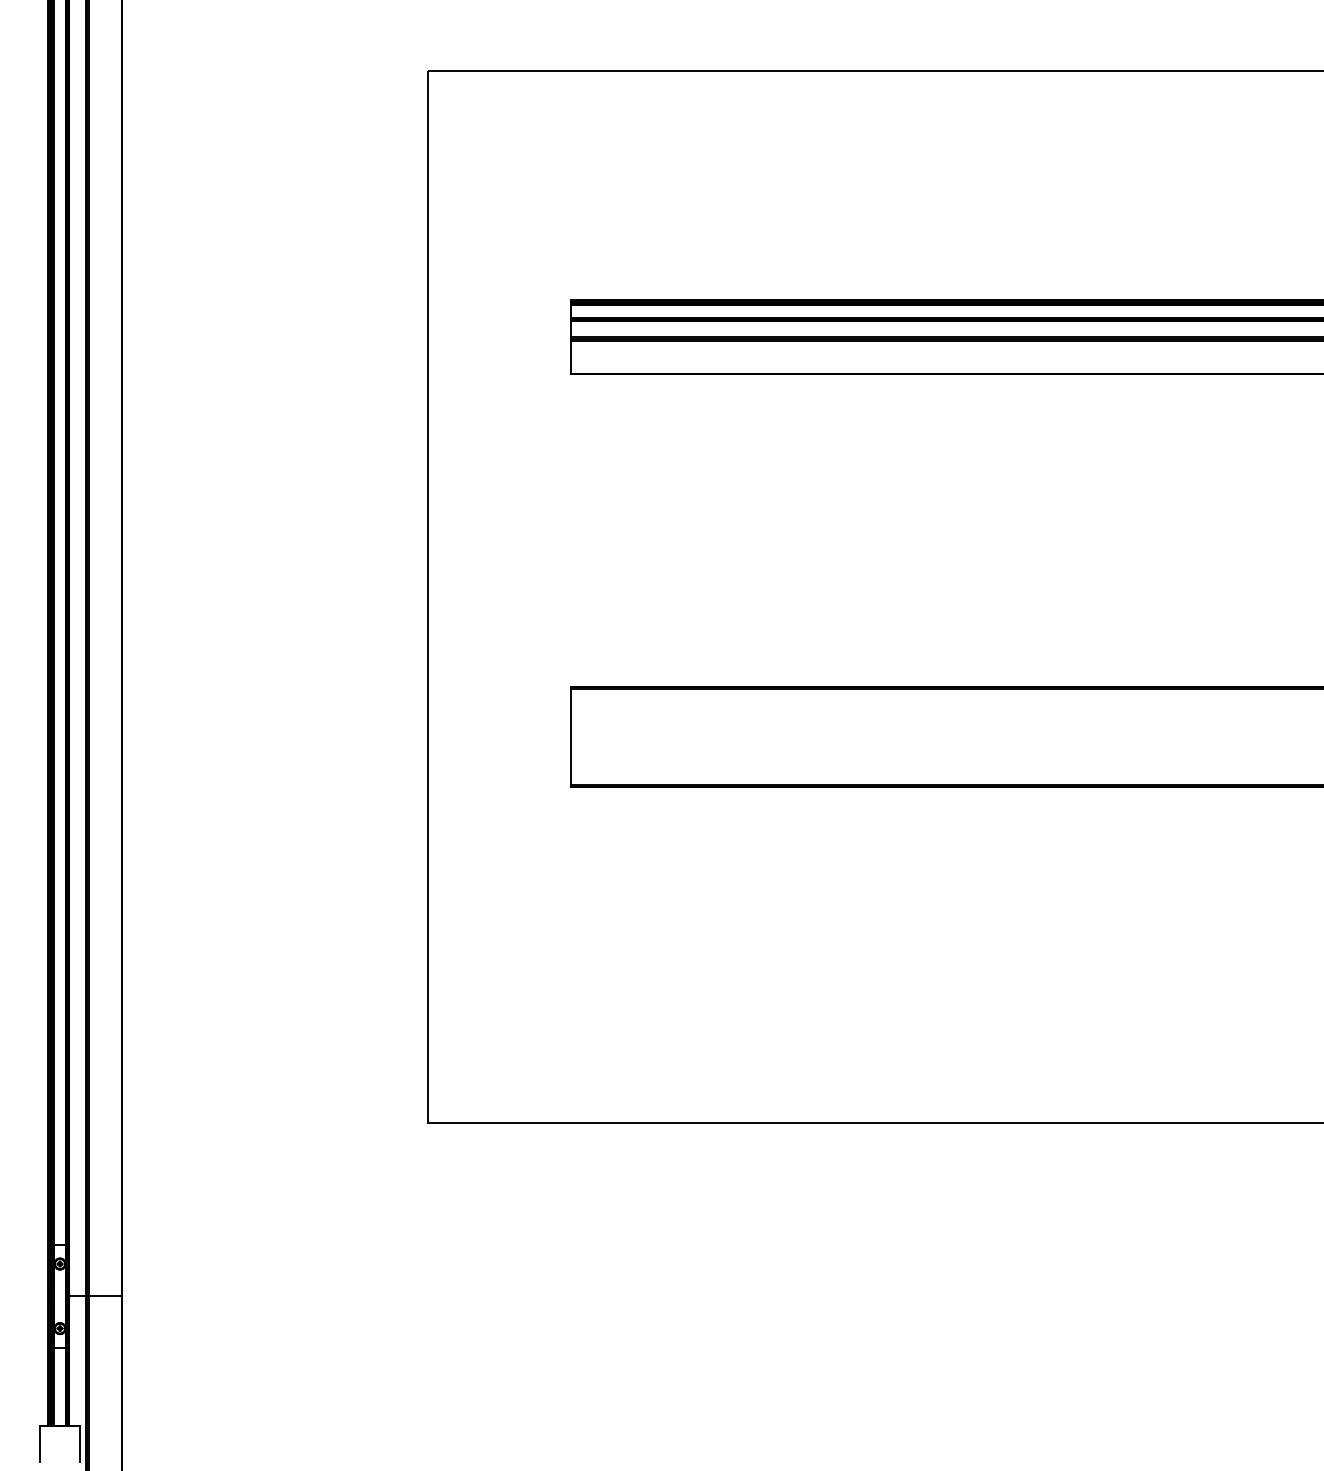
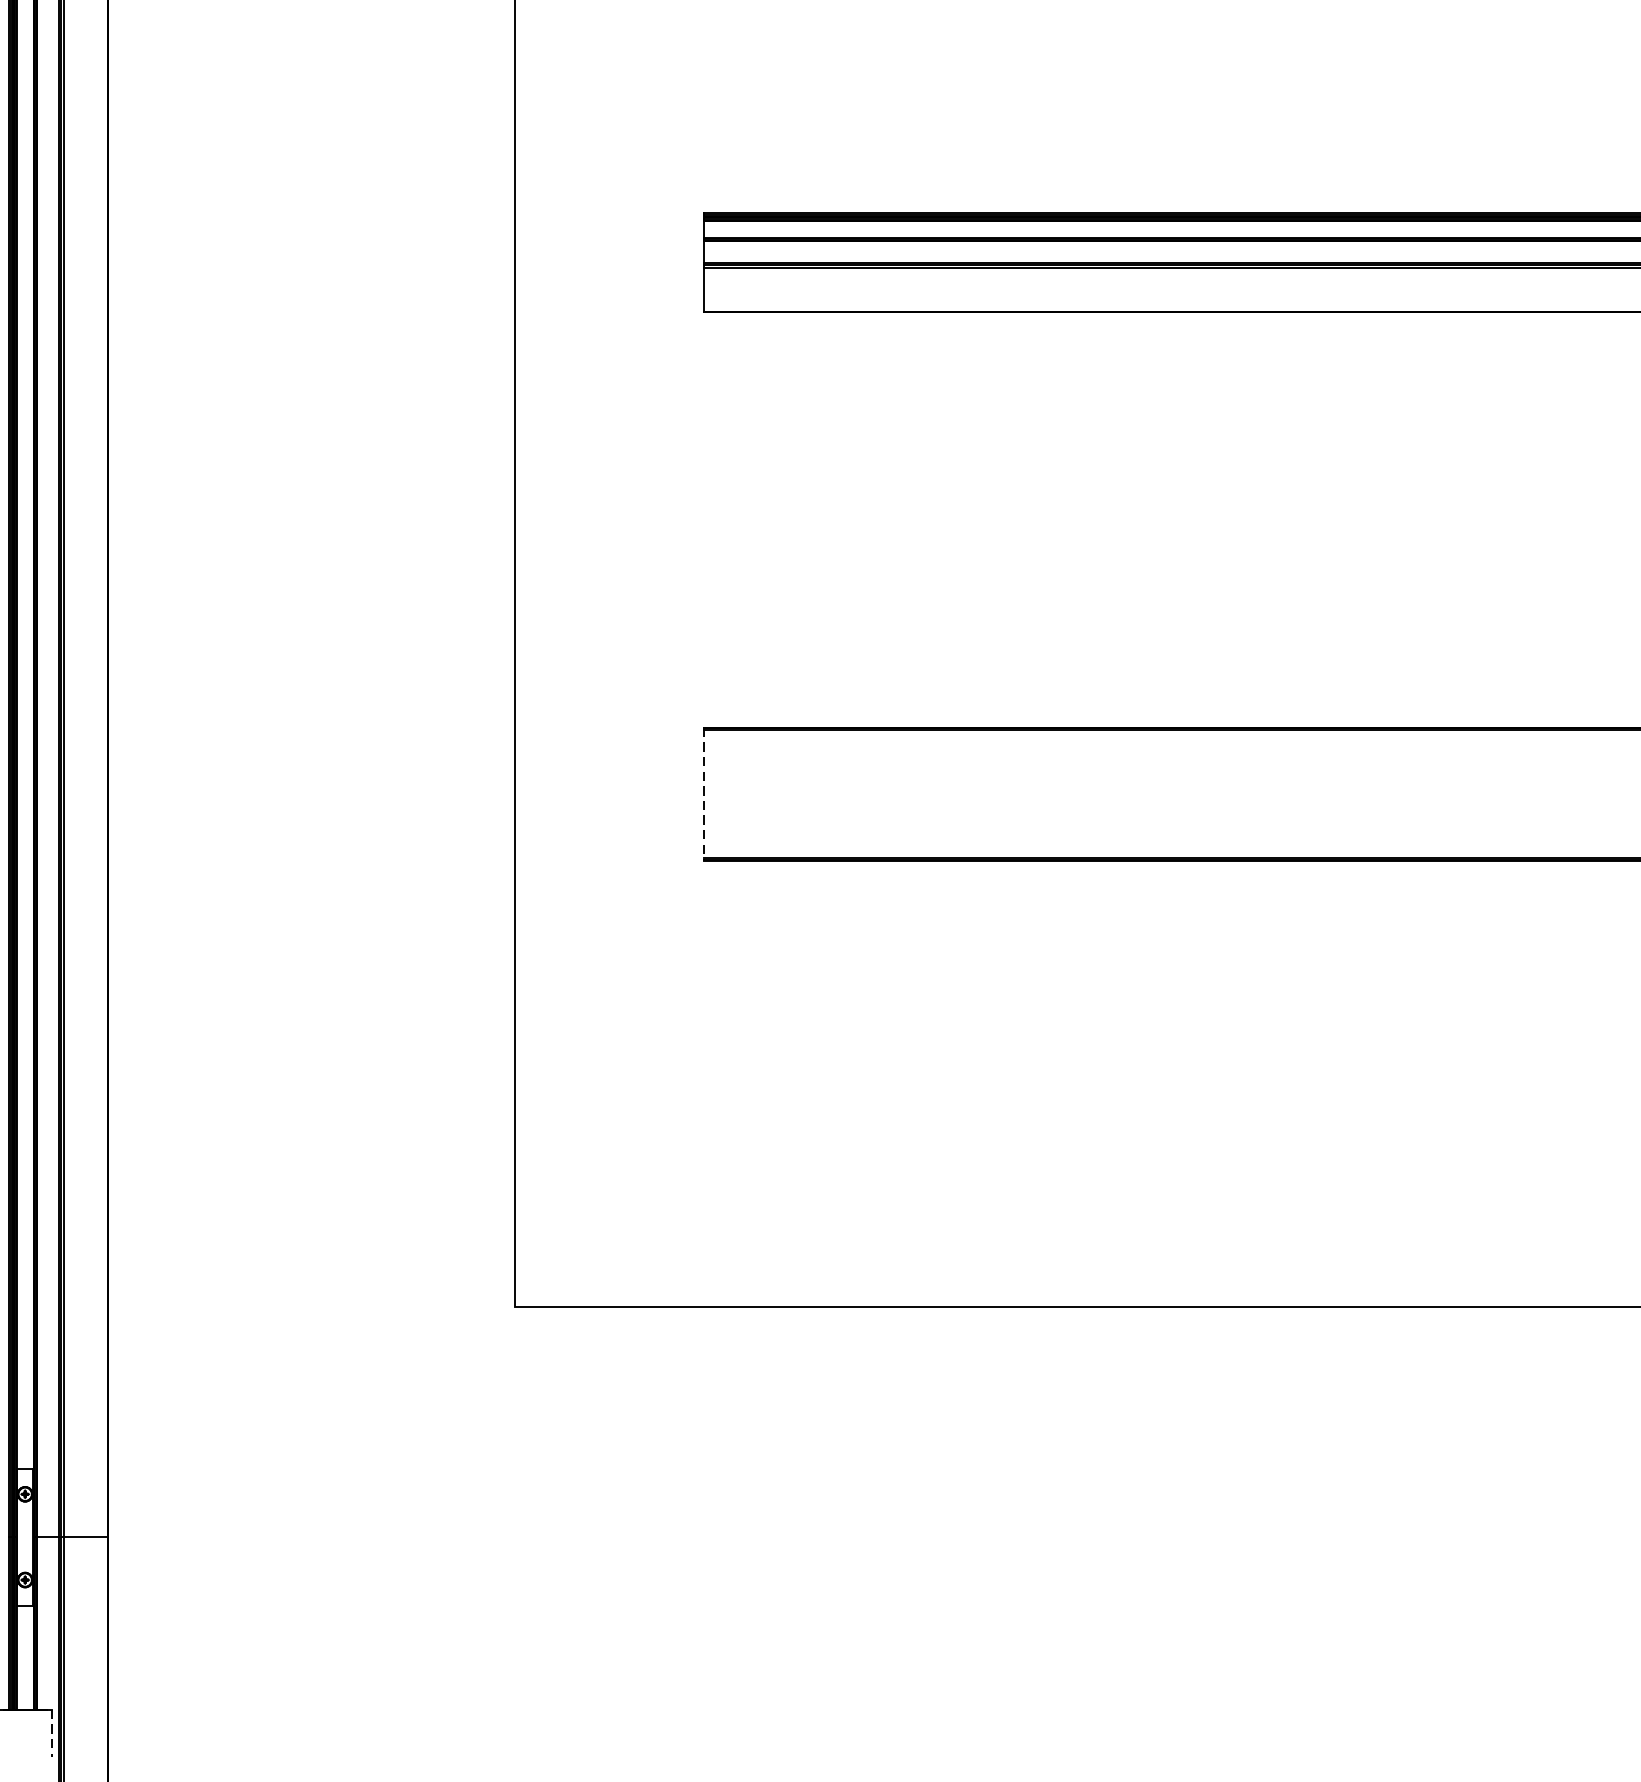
line: (571, 737) -> (704, 794), solid -> dashed
line: (80, 1444) -> (52, 1733), solid -> dashed

